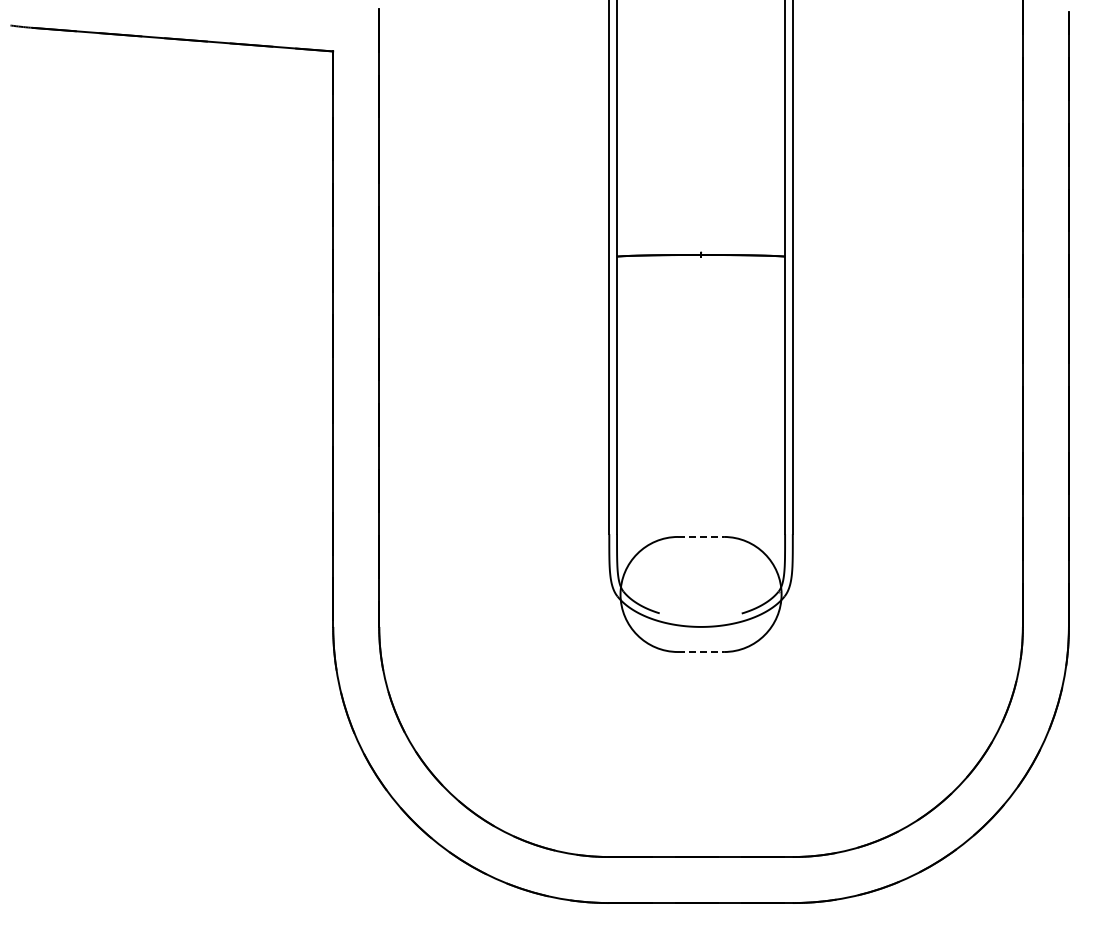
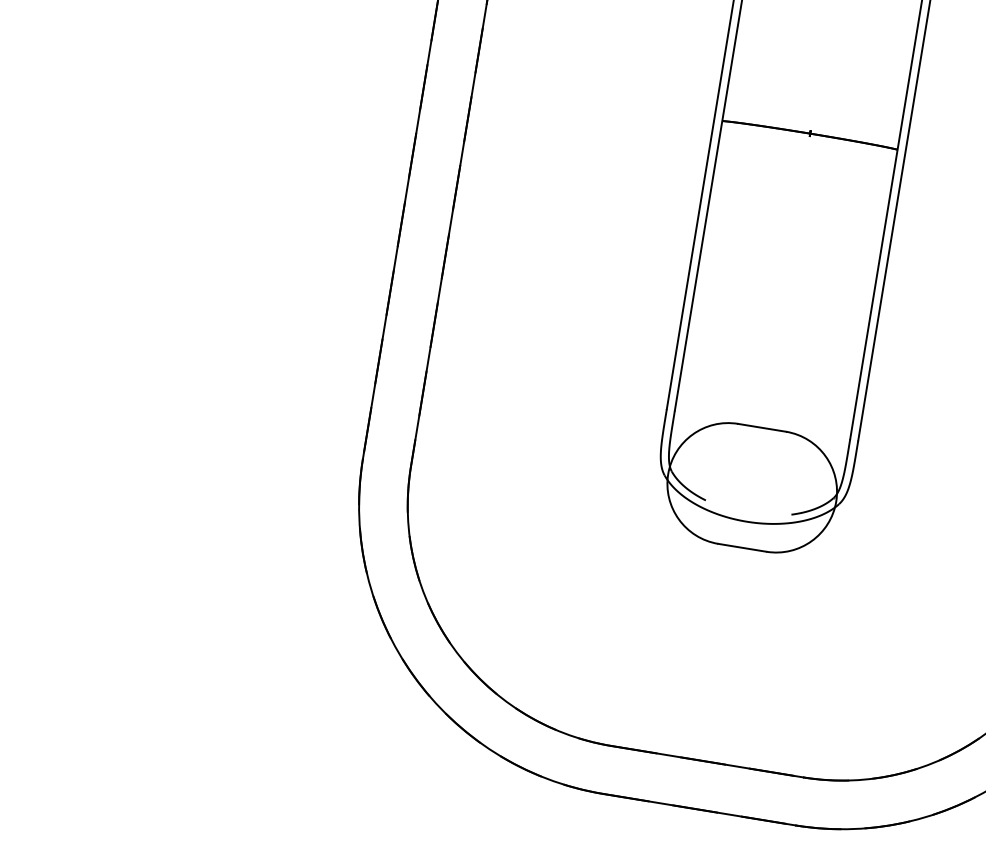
line: (701, 536) -> (762, 427), dashed -> solid
line: (701, 652) -> (742, 548), dashed -> solid

